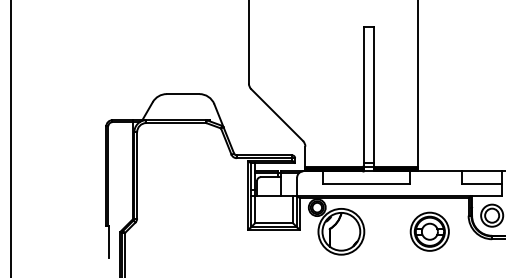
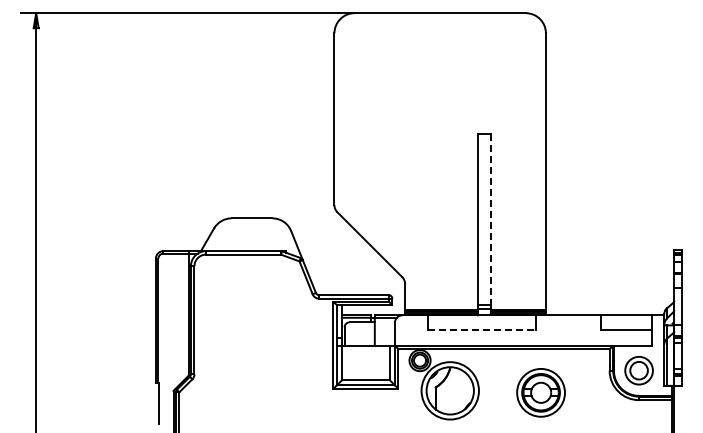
line: (373, 94) -> (490, 219), solid -> dashed
line: (367, 183) -> (482, 330), solid -> dashed
part: (429, 231) -> (540, 392), moved

